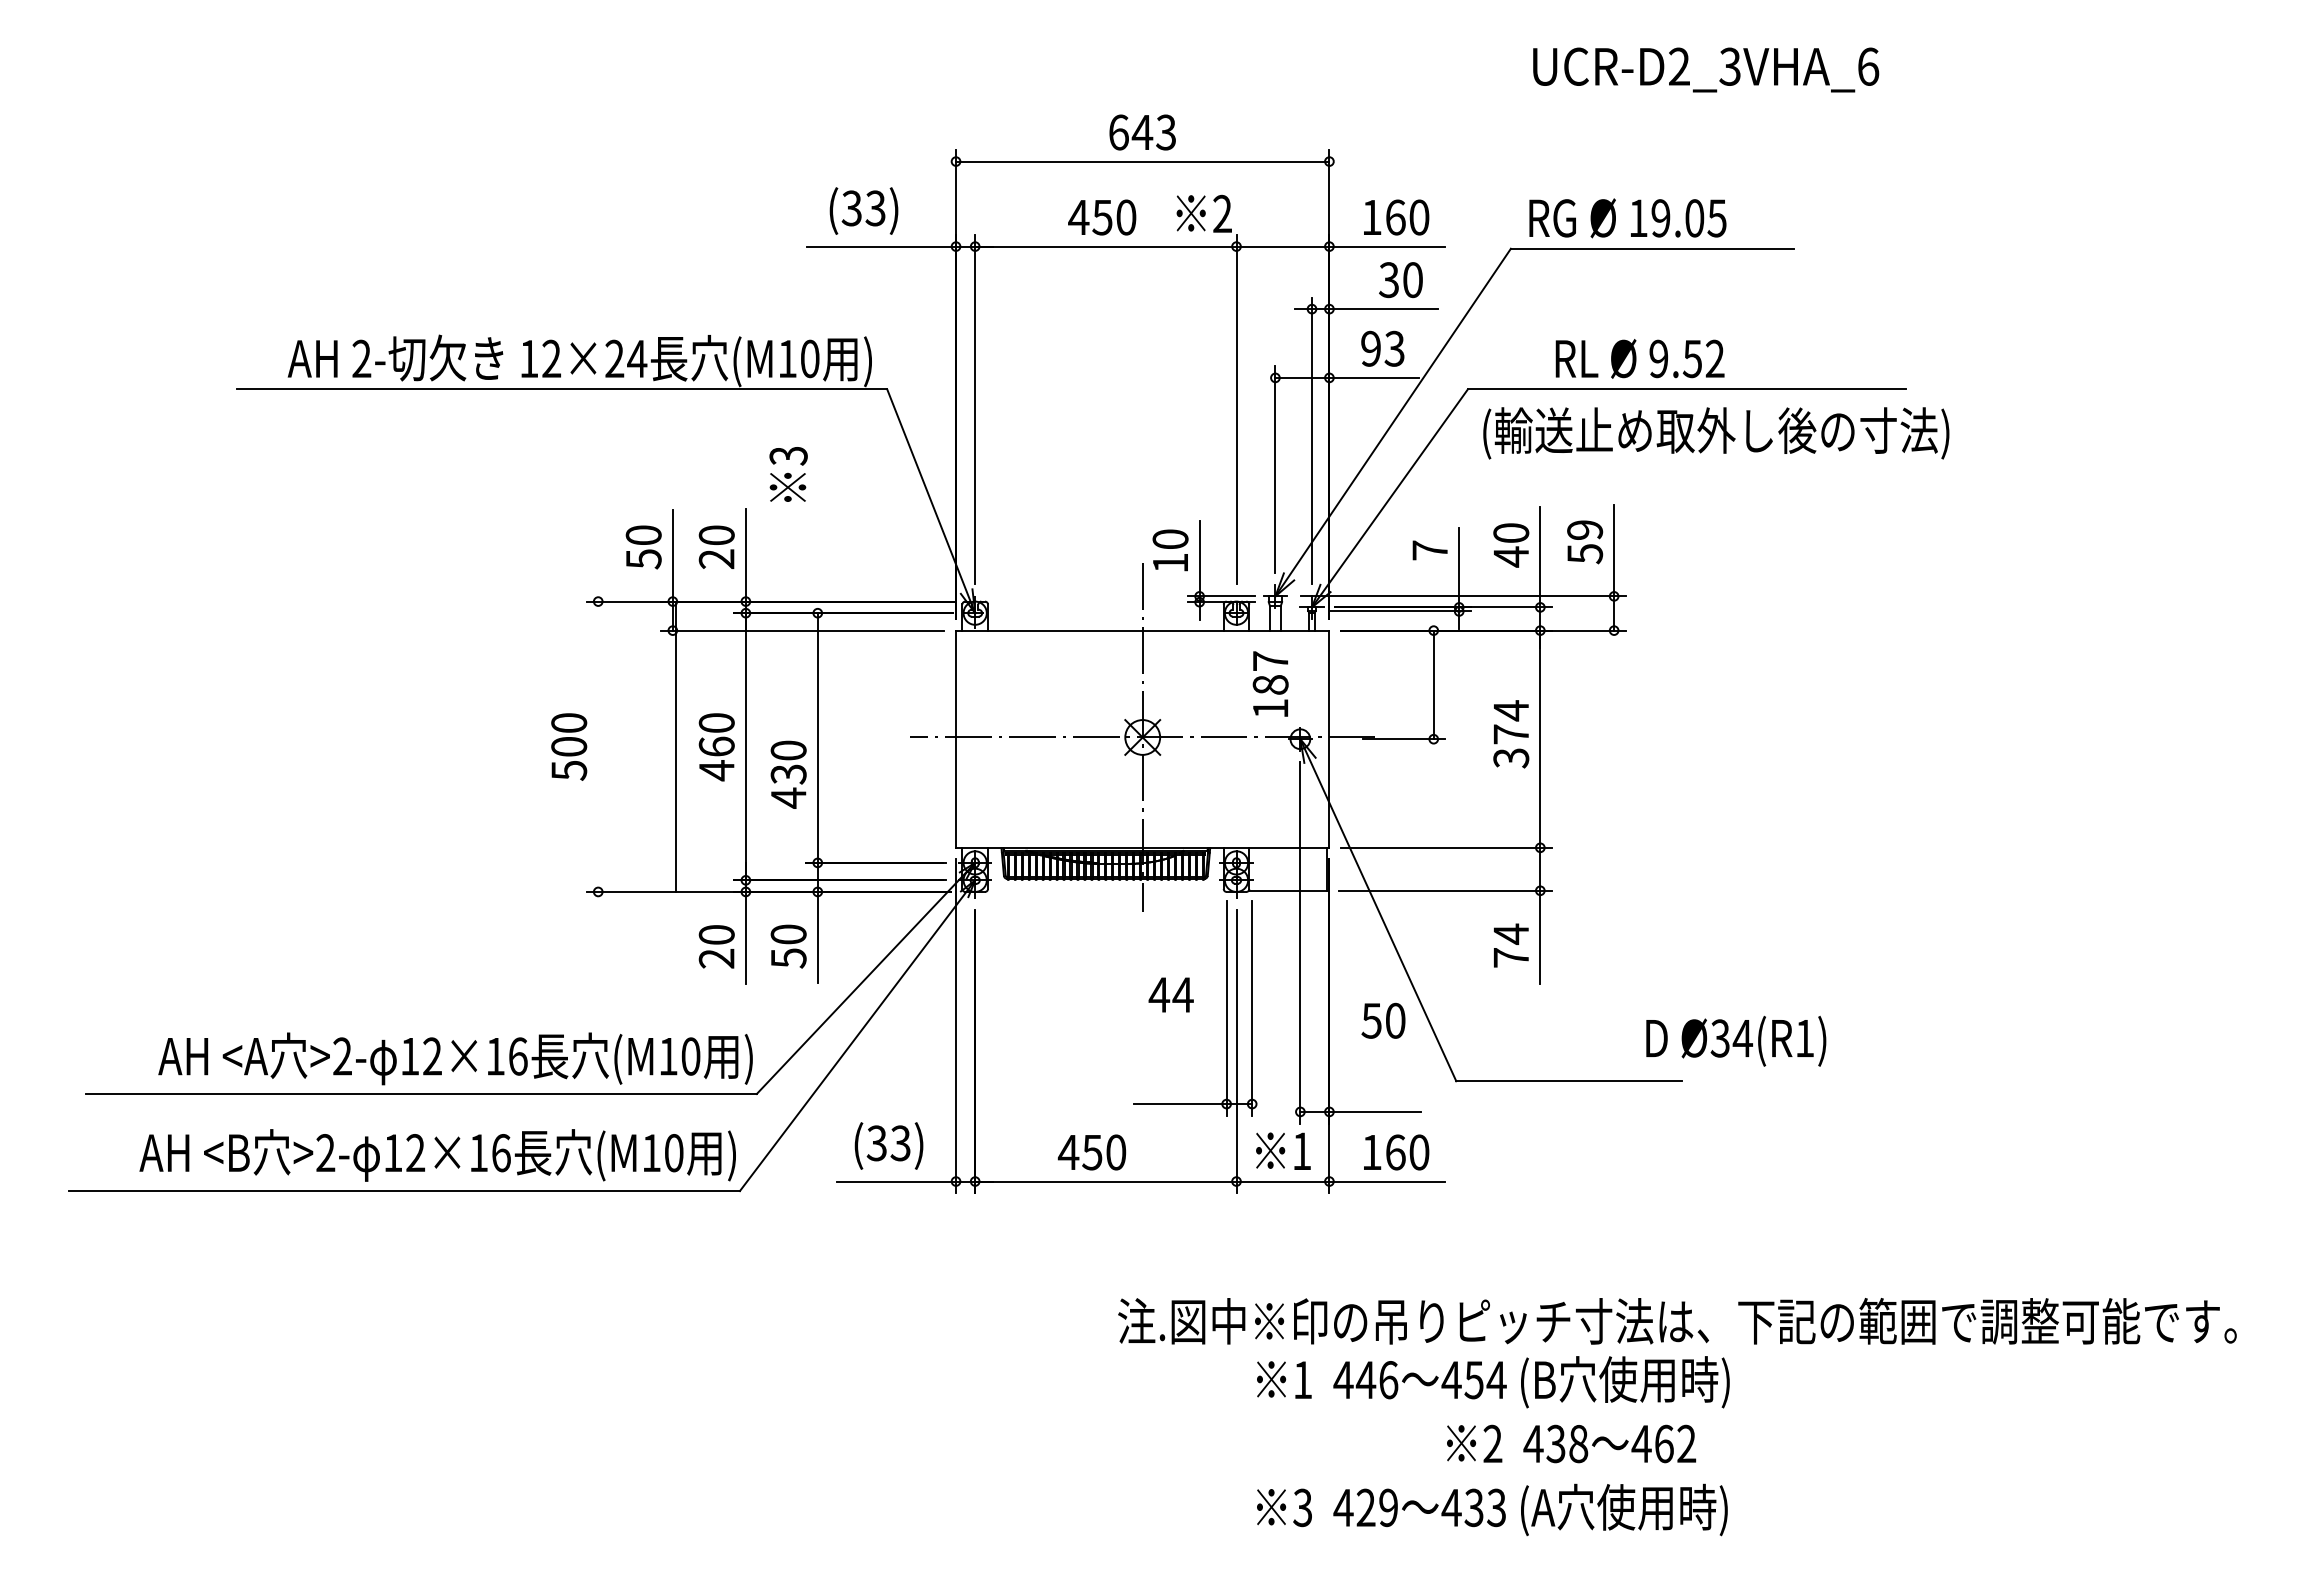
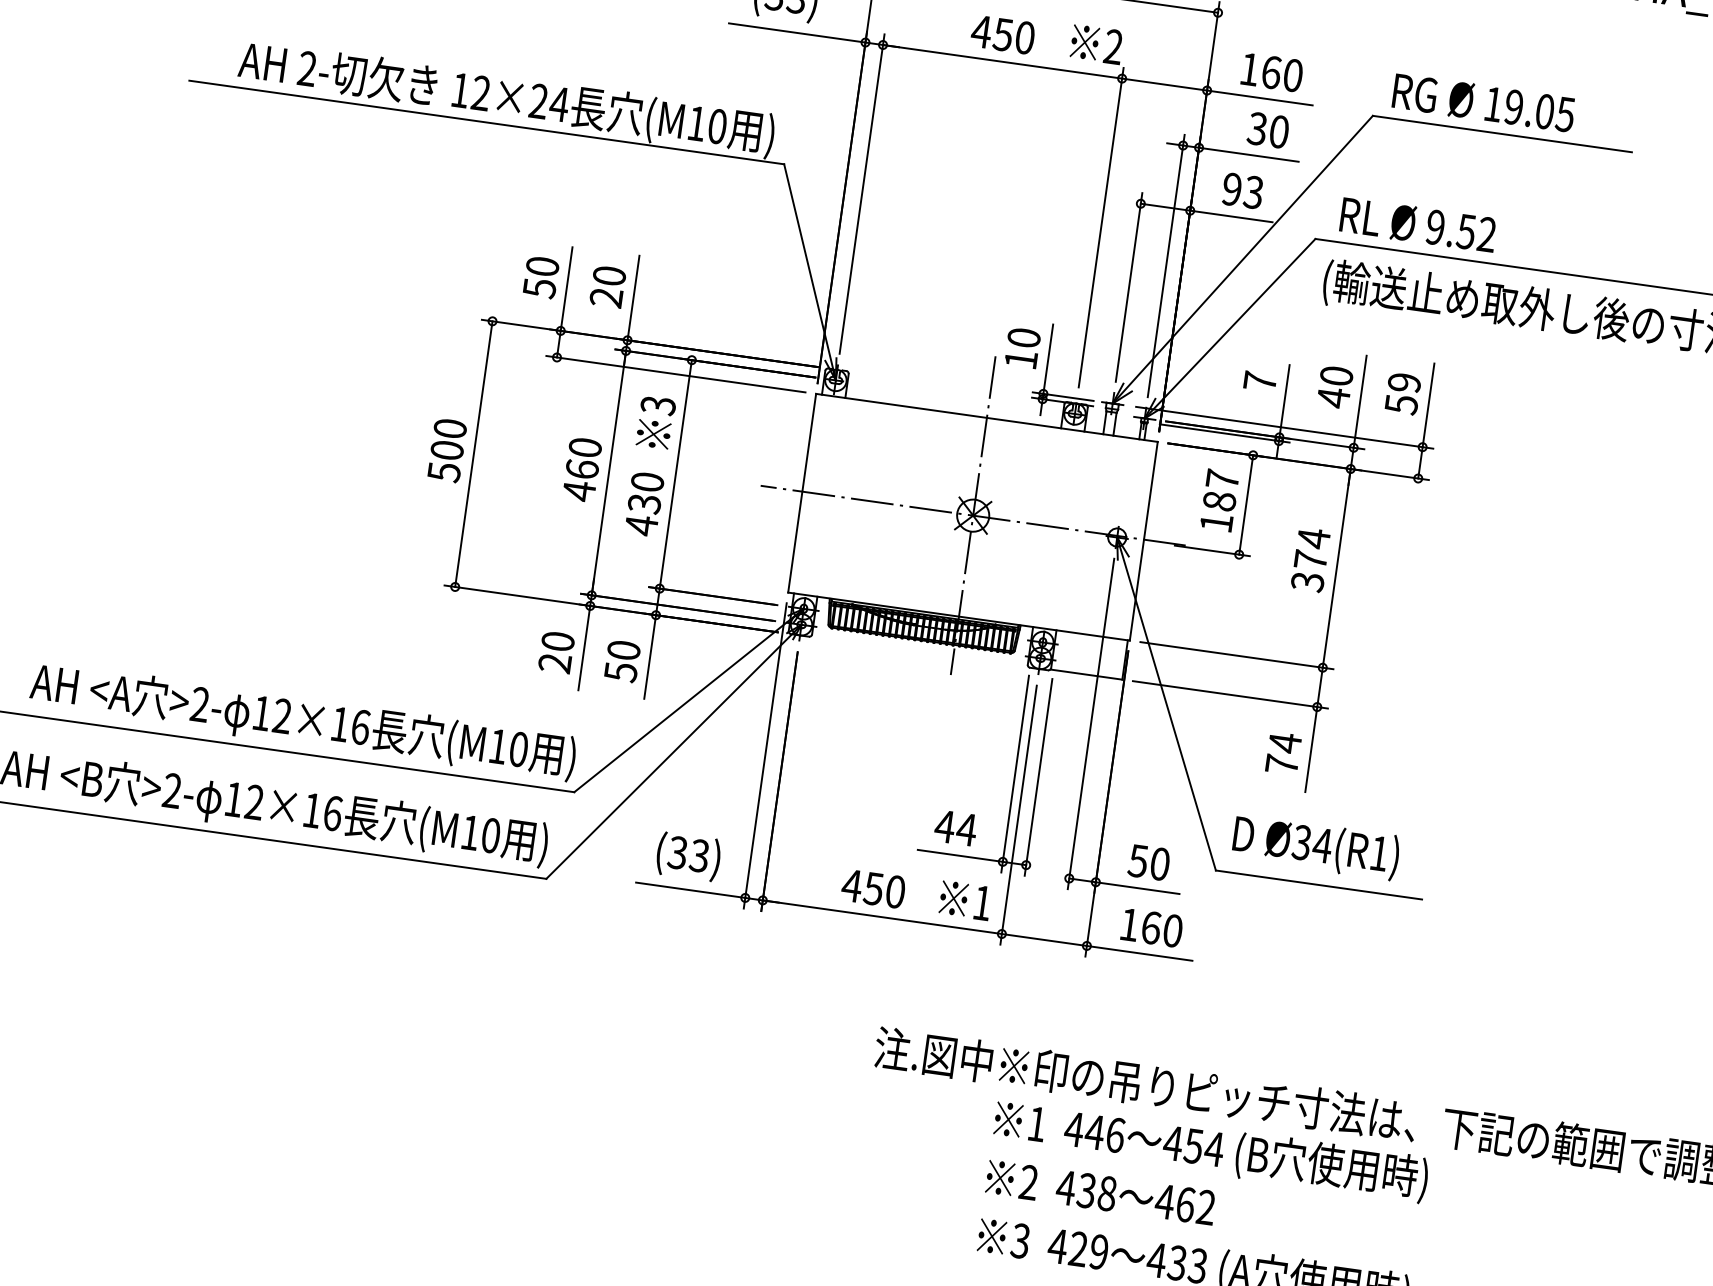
text: (1639, 358) -> (1417, 224), moved
text: (788, 474) -> (655, 422), moved
text: (1270, 683) -> (1219, 499), moved
line: (676, 746) -> (474, 453), moved
text: (1170, 994) -> (955, 827), moved
text: (1383, 1020) -> (1149, 862), moved
text: (1736, 1040) -> (1316, 846), moved
text: (1283, 1150) -> (965, 899), moved
text: (1571, 1443) -> (1100, 1192), moved

